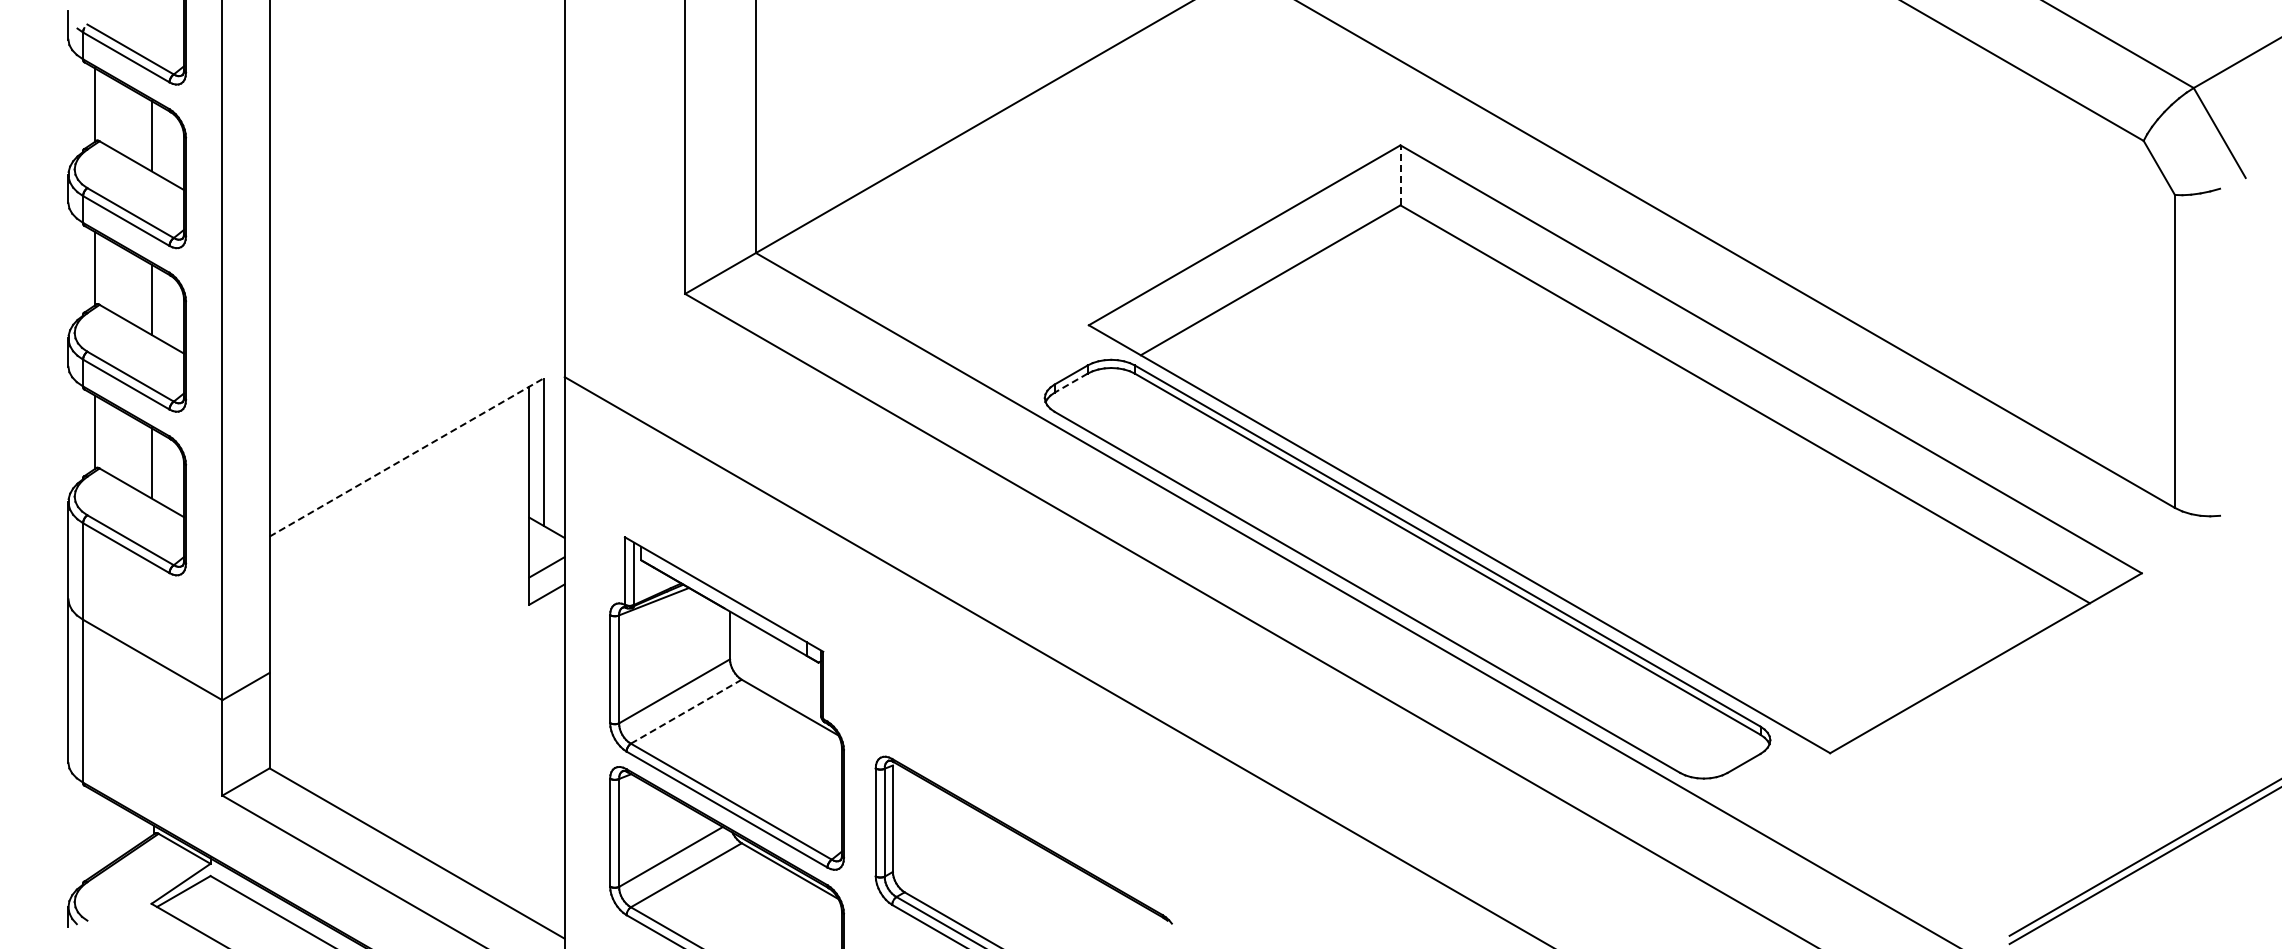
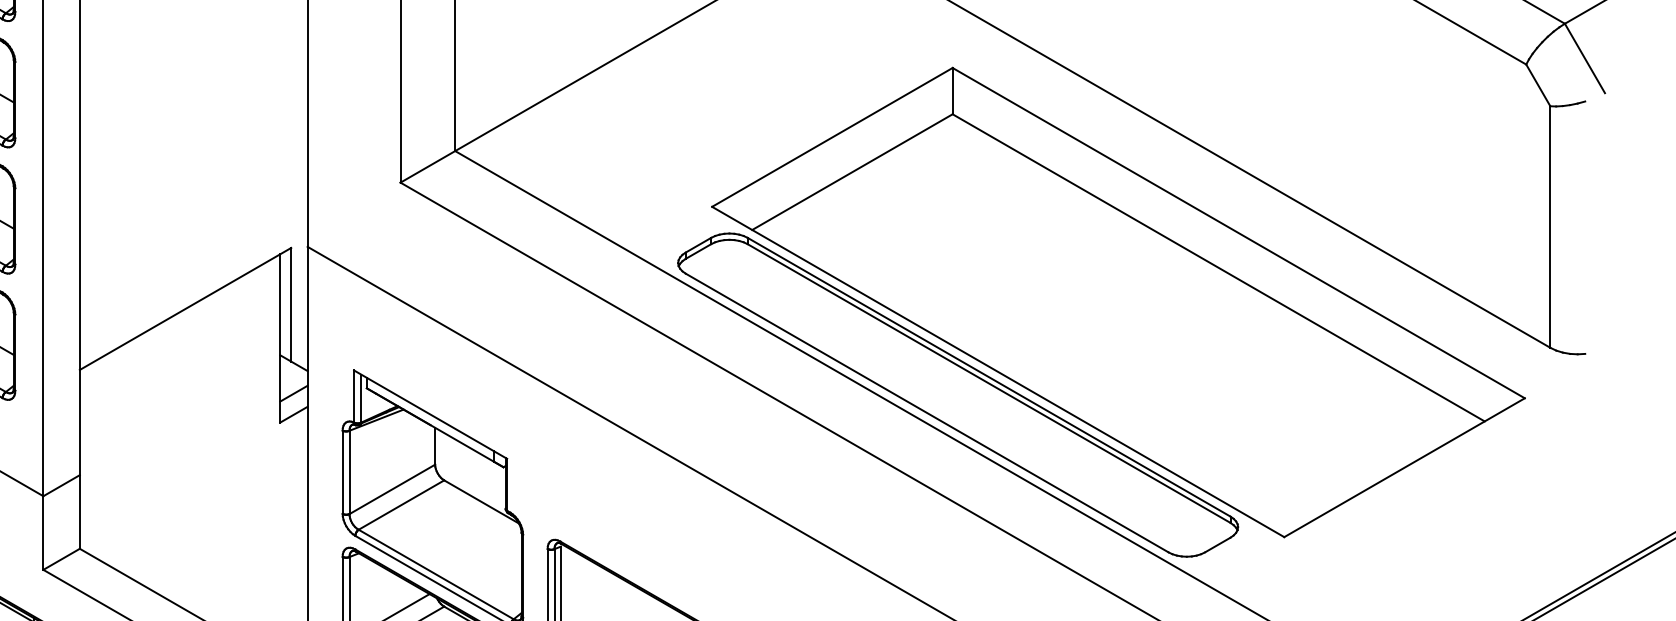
line: (1400, 175) -> (952, 91), dashed -> solid
line: (1070, 383) -> (697, 251), dashed -> solid
line: (407, 457) -> (186, 308), dashed -> solid
line: (686, 711) -> (401, 504), dashed -> solid

